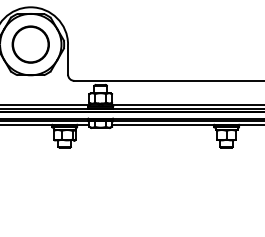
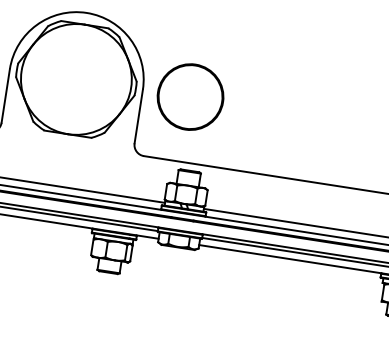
circle: (30, 44) -> (190, 96), moved

